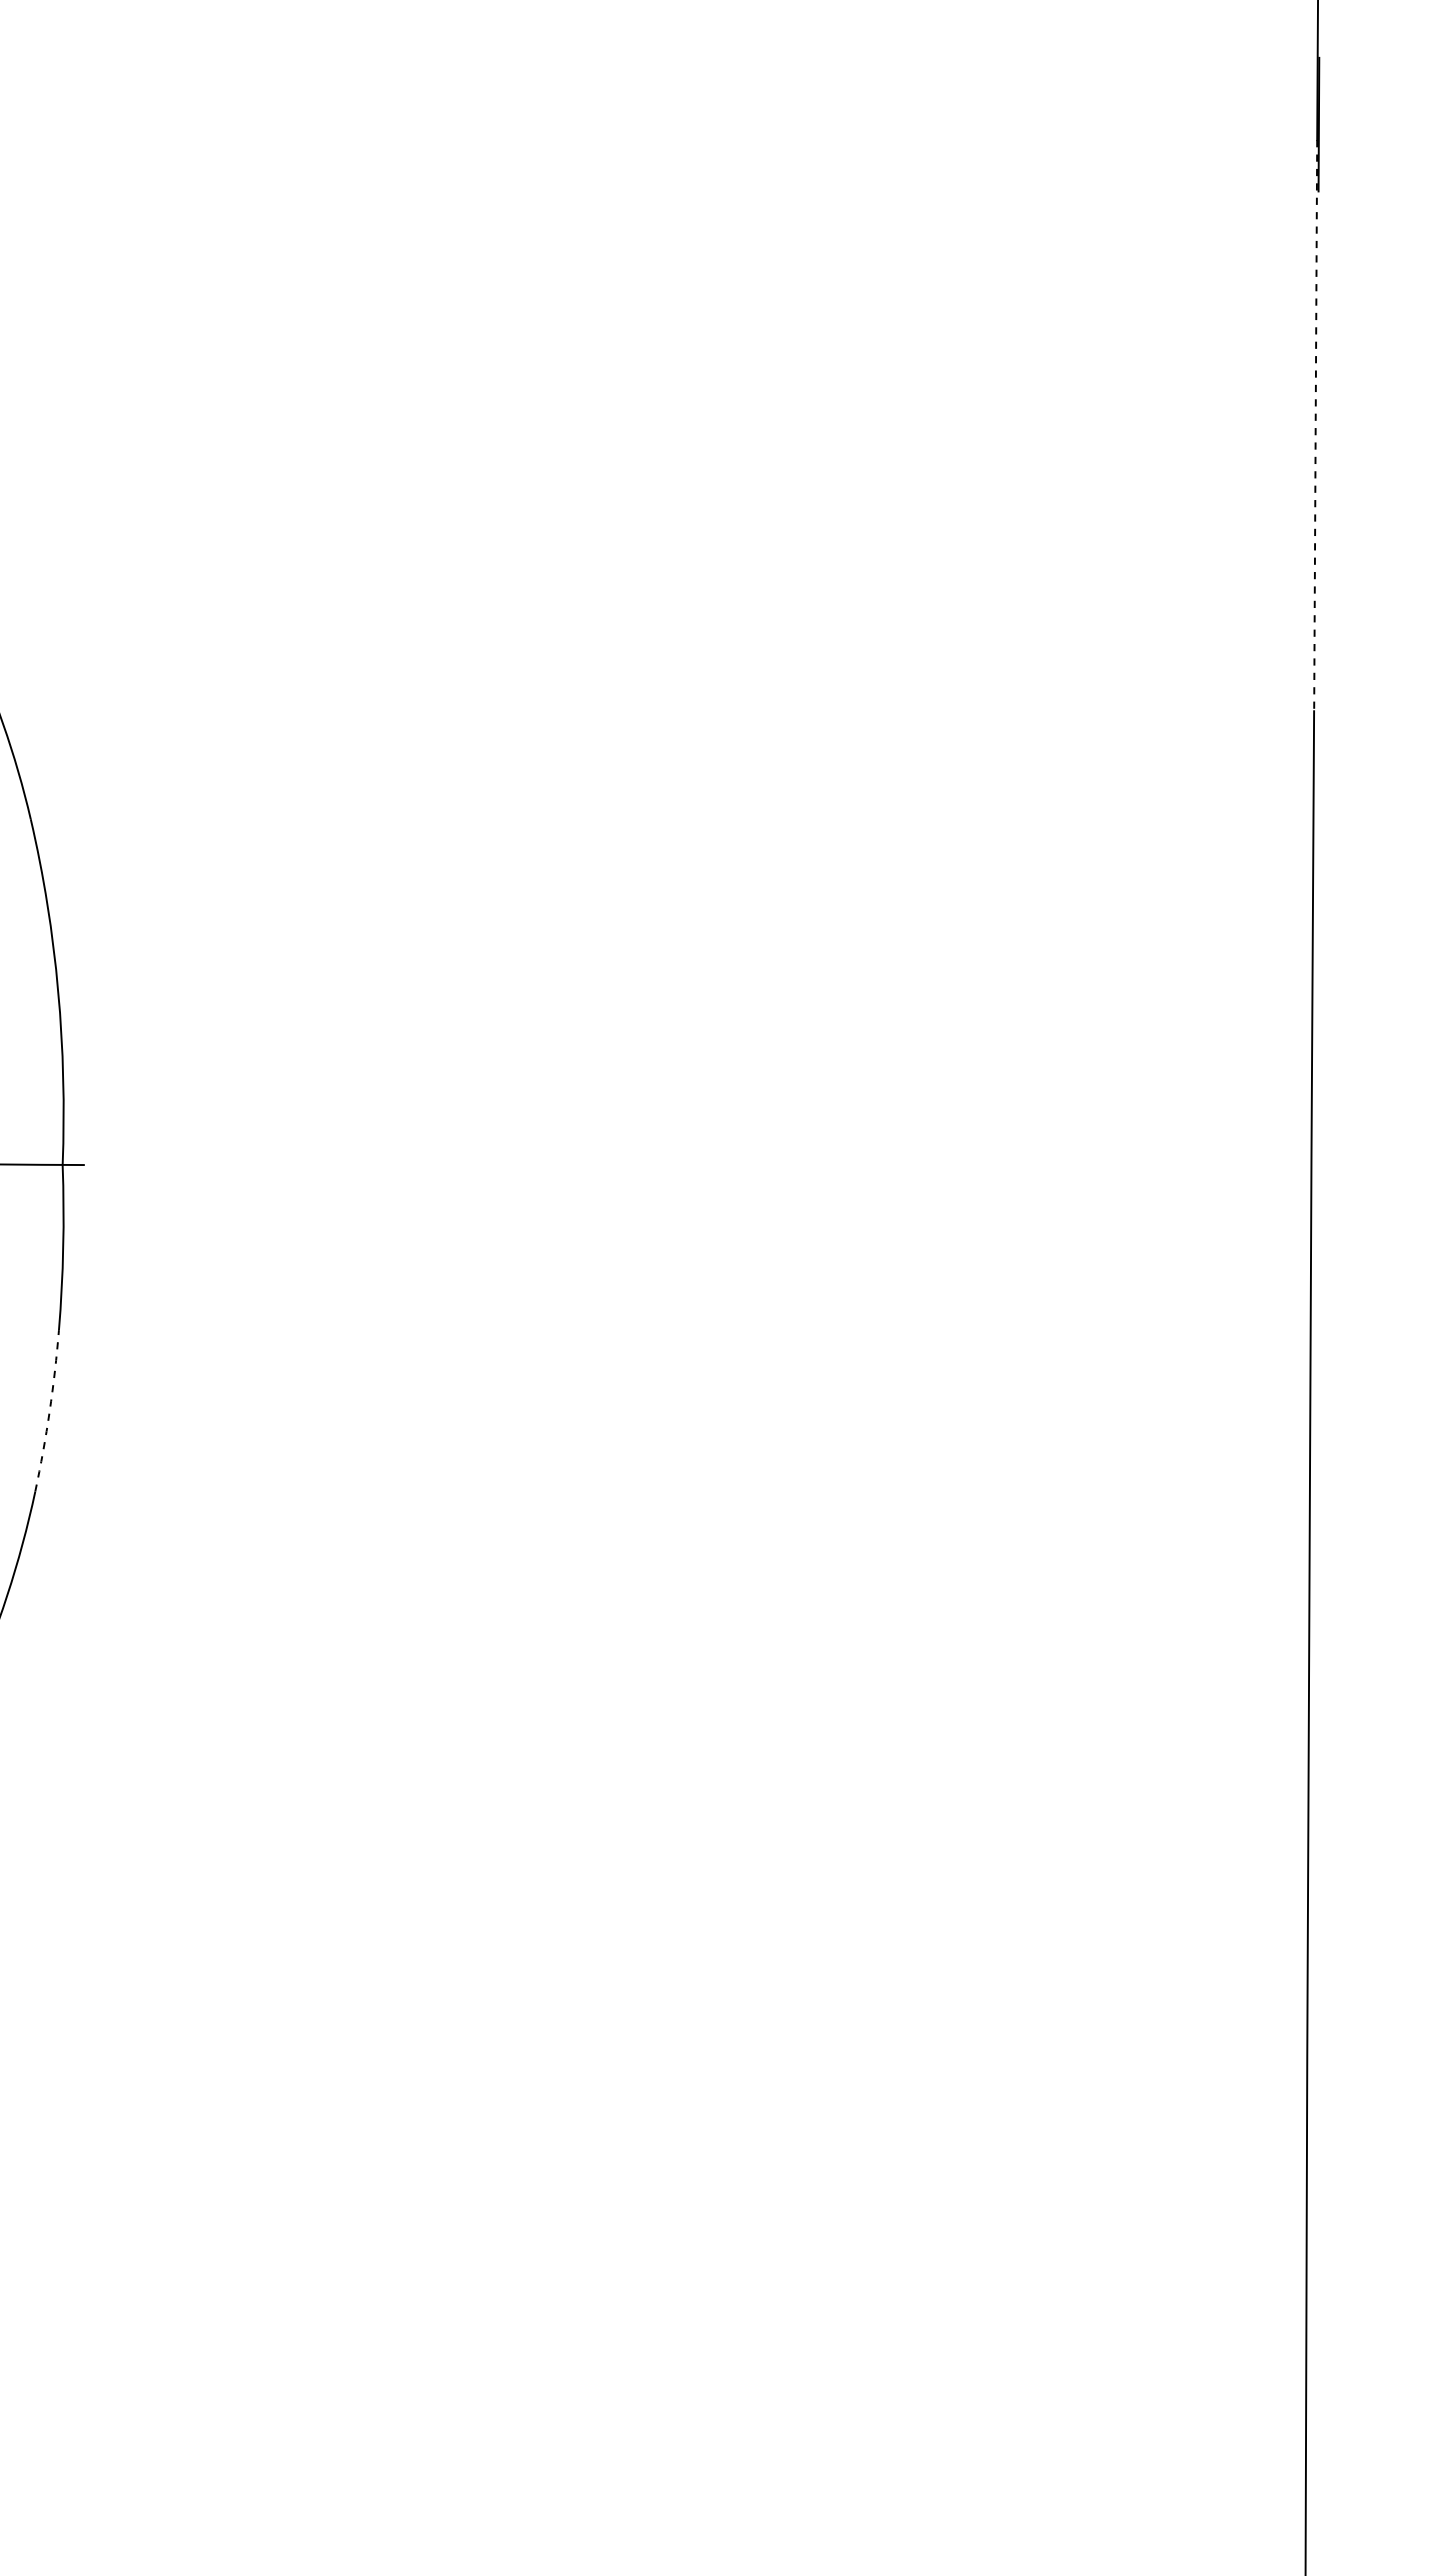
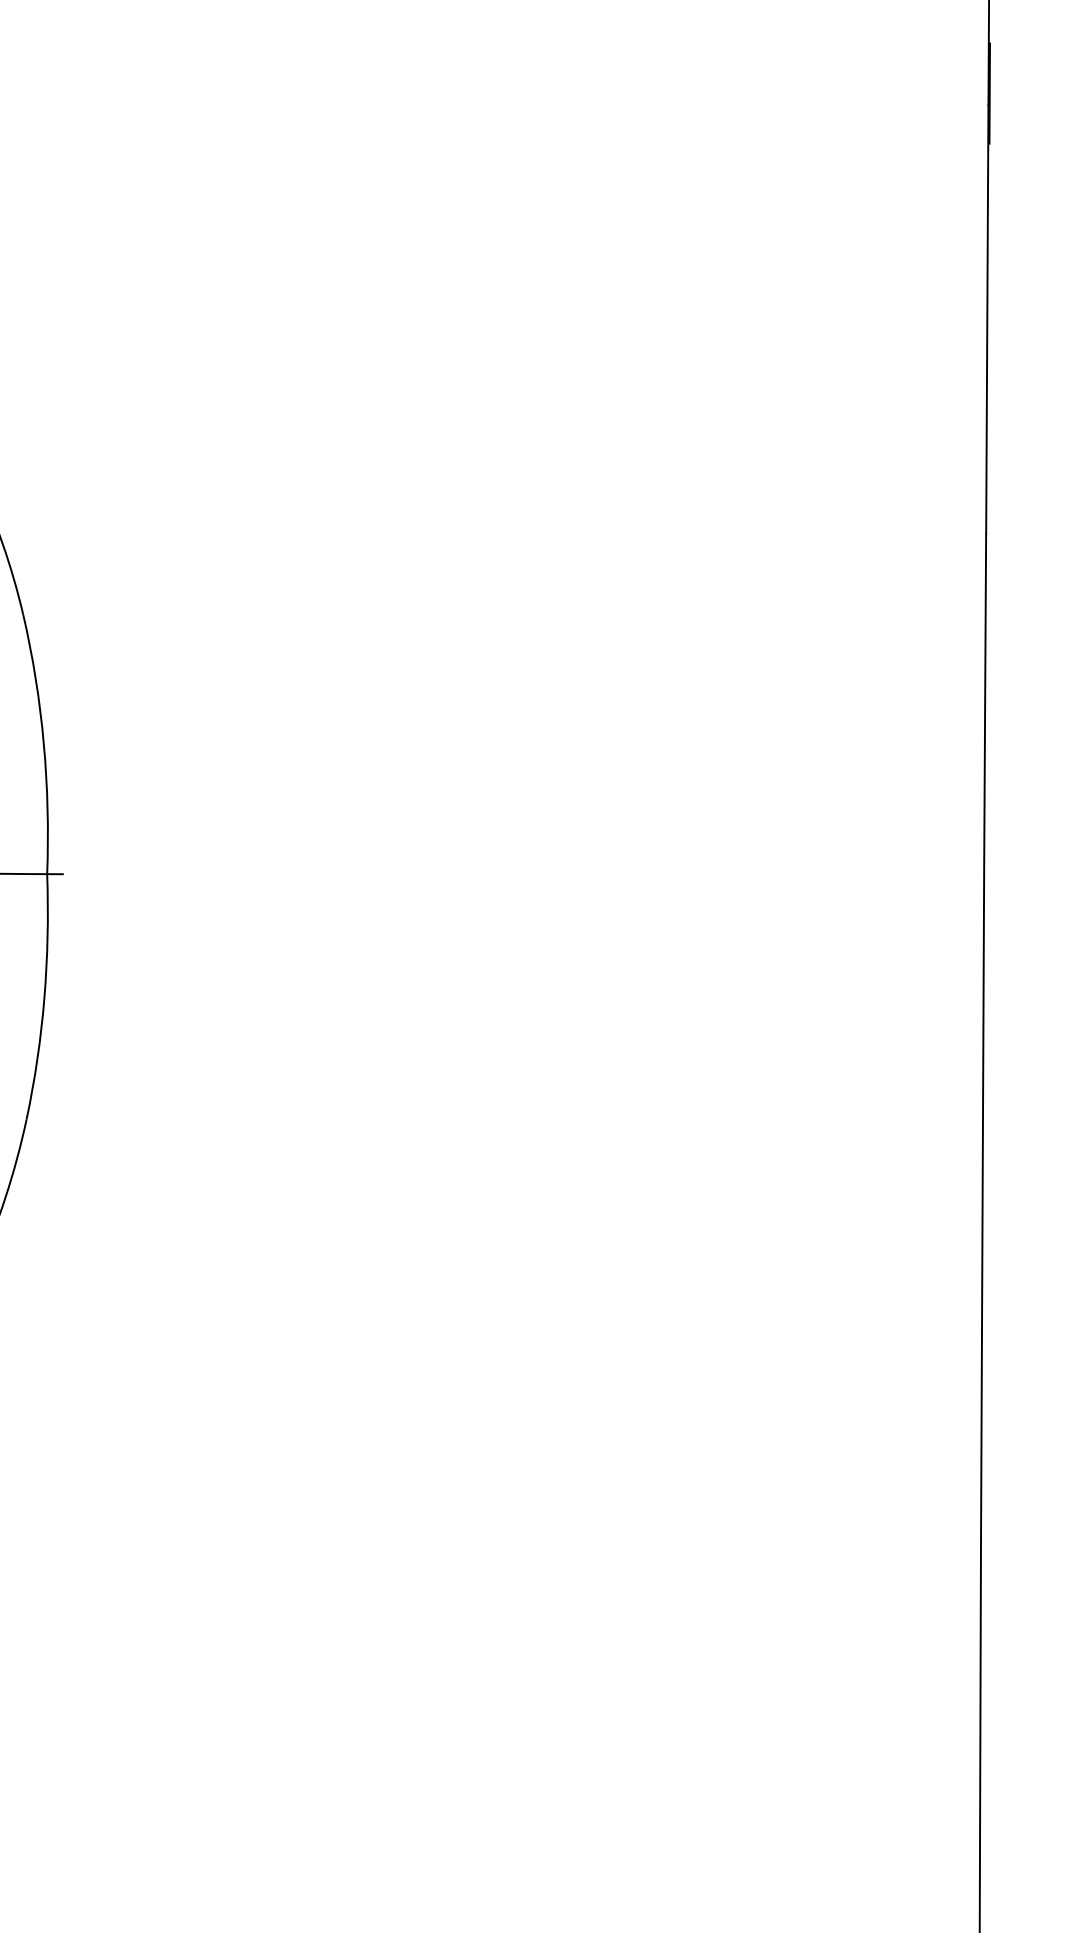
line: (1315, 425) -> (987, 319), dashed -> solid
arc: (49, 1411) -> (37, 1059), dashed -> solid

